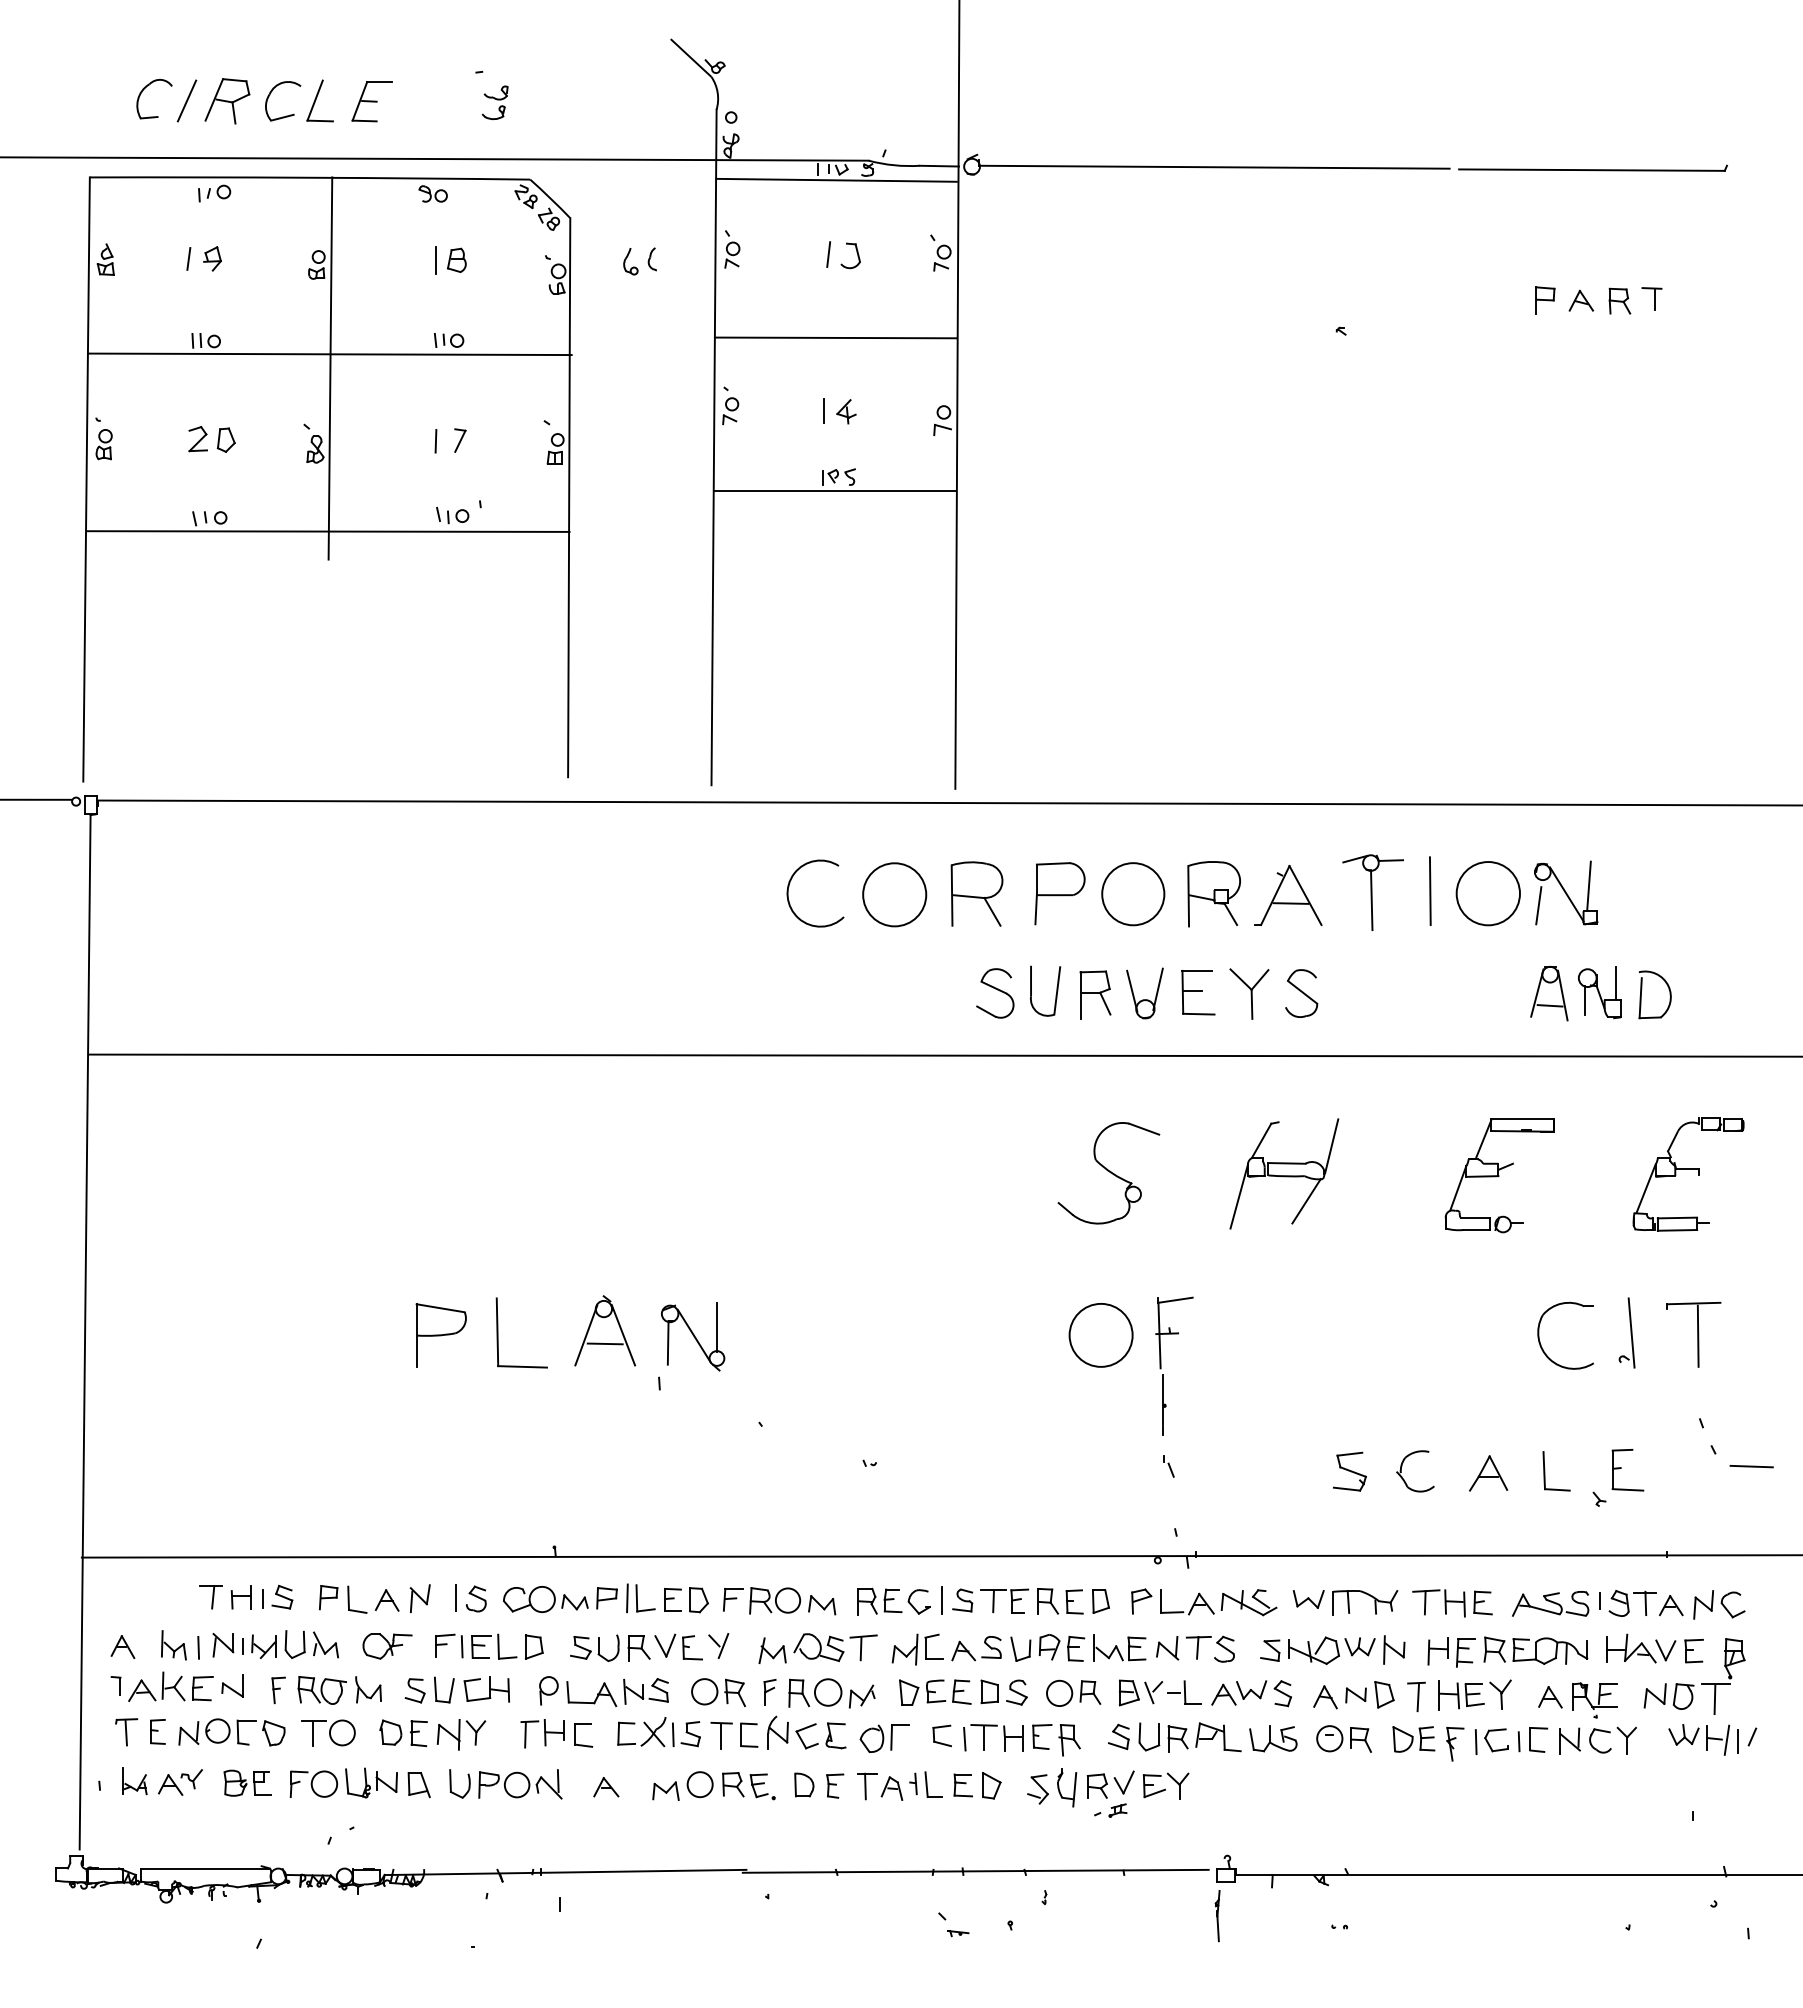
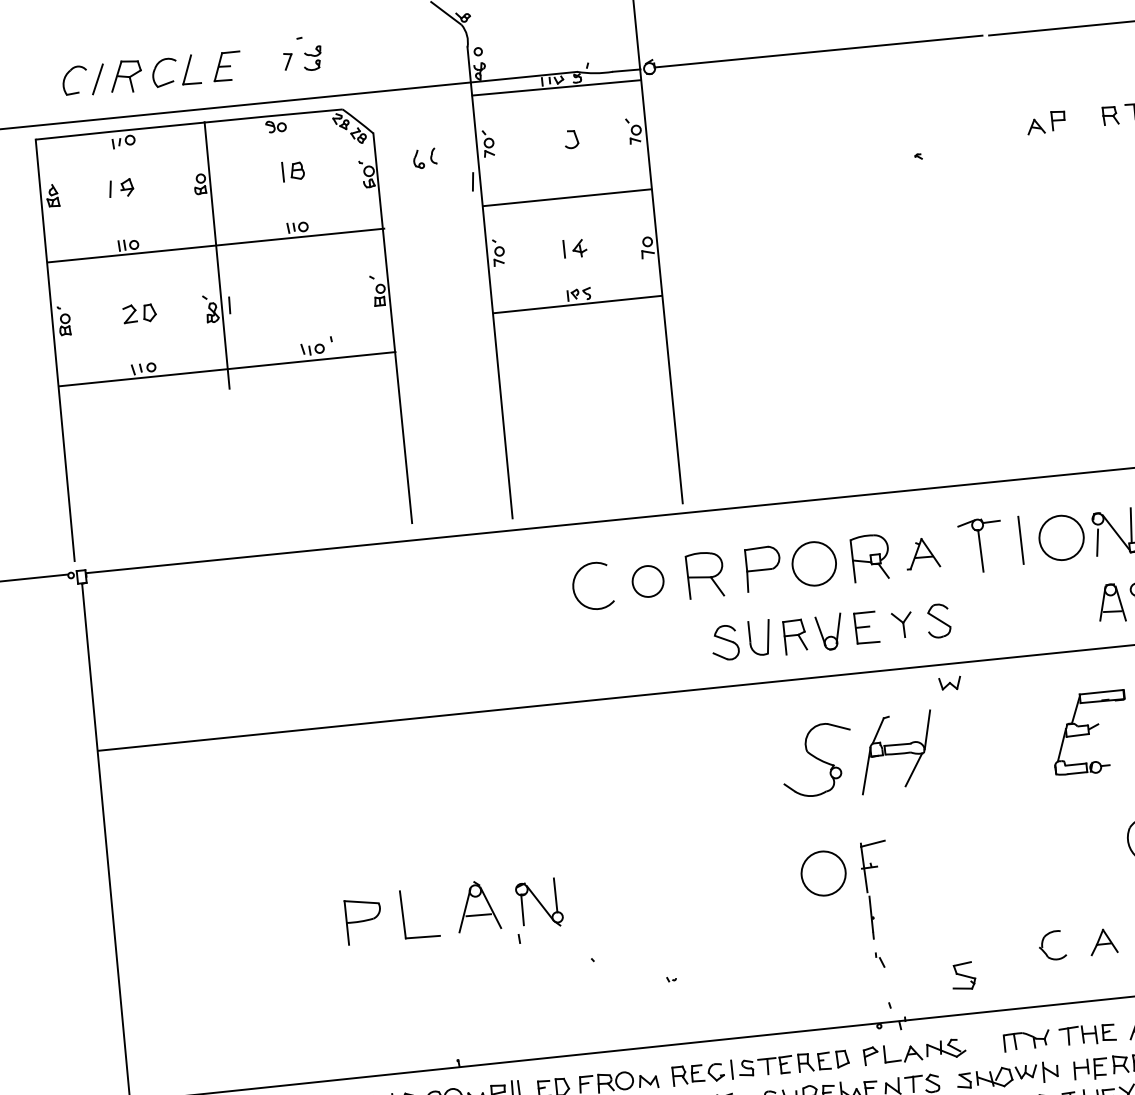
line: (828, 254) -> (472, 181), moved
part: (1581, 300) -> (1036, 126), moved
part: (460, 440) -> (288, 61), moved
line: (435, 441) -> (229, 305), moved
circle: (894, 894) -> (647, 581), size x0.7
part: (1288, 894) -> (922, 552), size x0.7
part: (1249, 993) -> (902, 624), size x0.7
part: (1284, 1173) -> (896, 752), moved
part: (1349, 1471) -> (963, 976), moved
part: (1308, 1599) -> (950, 683), moved

